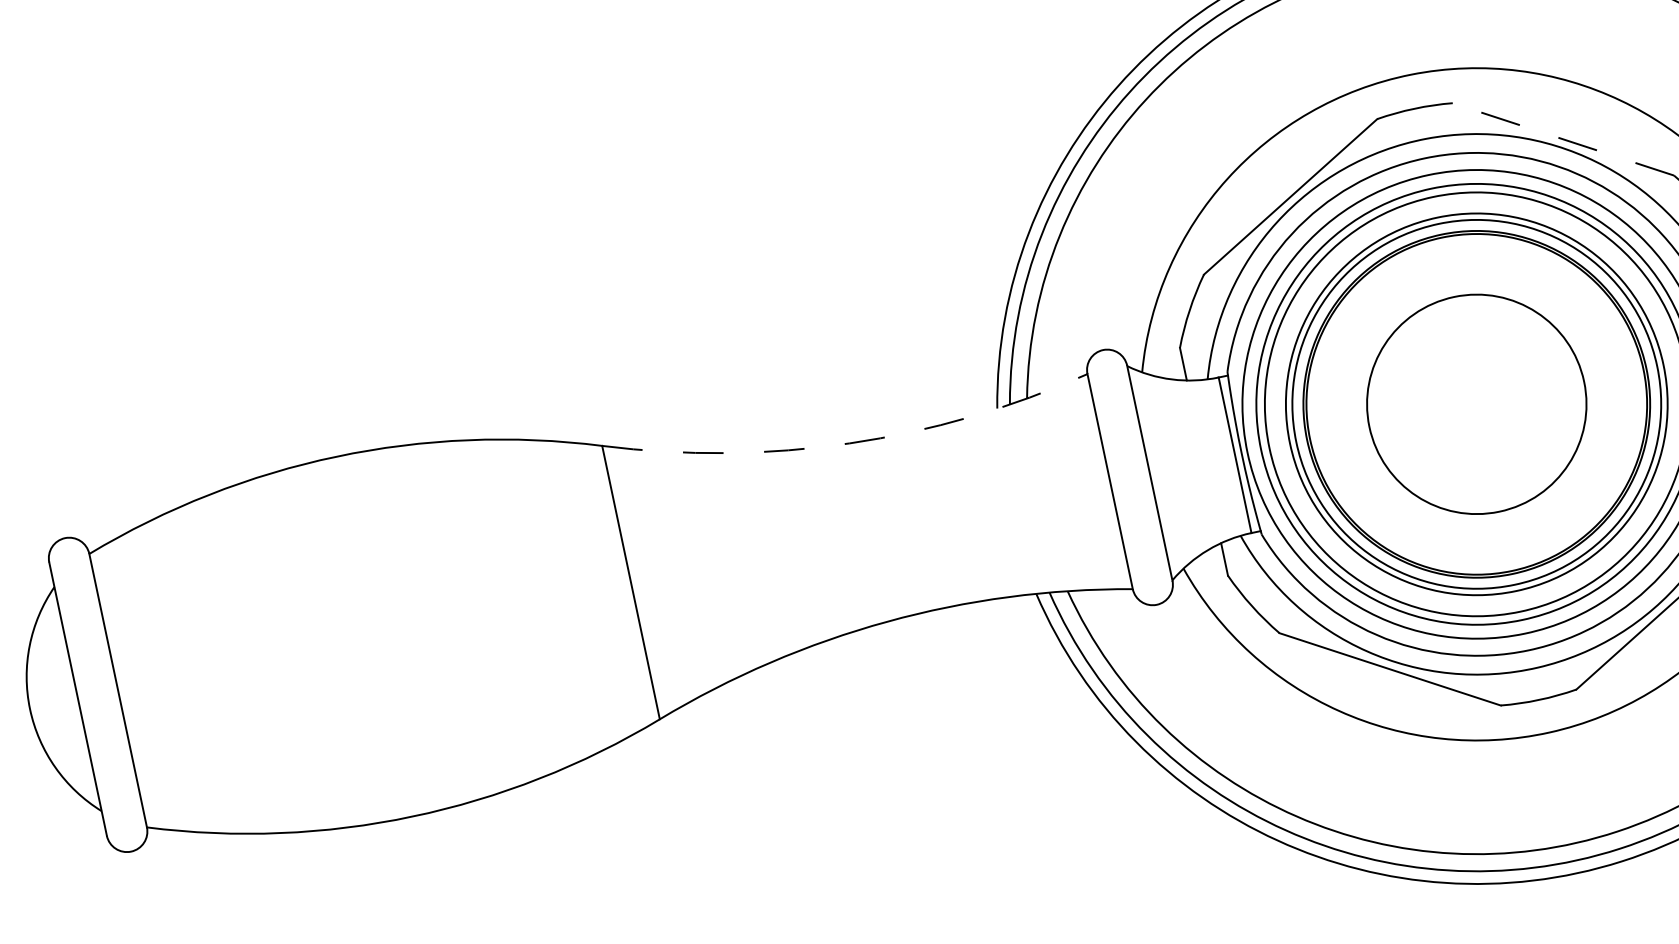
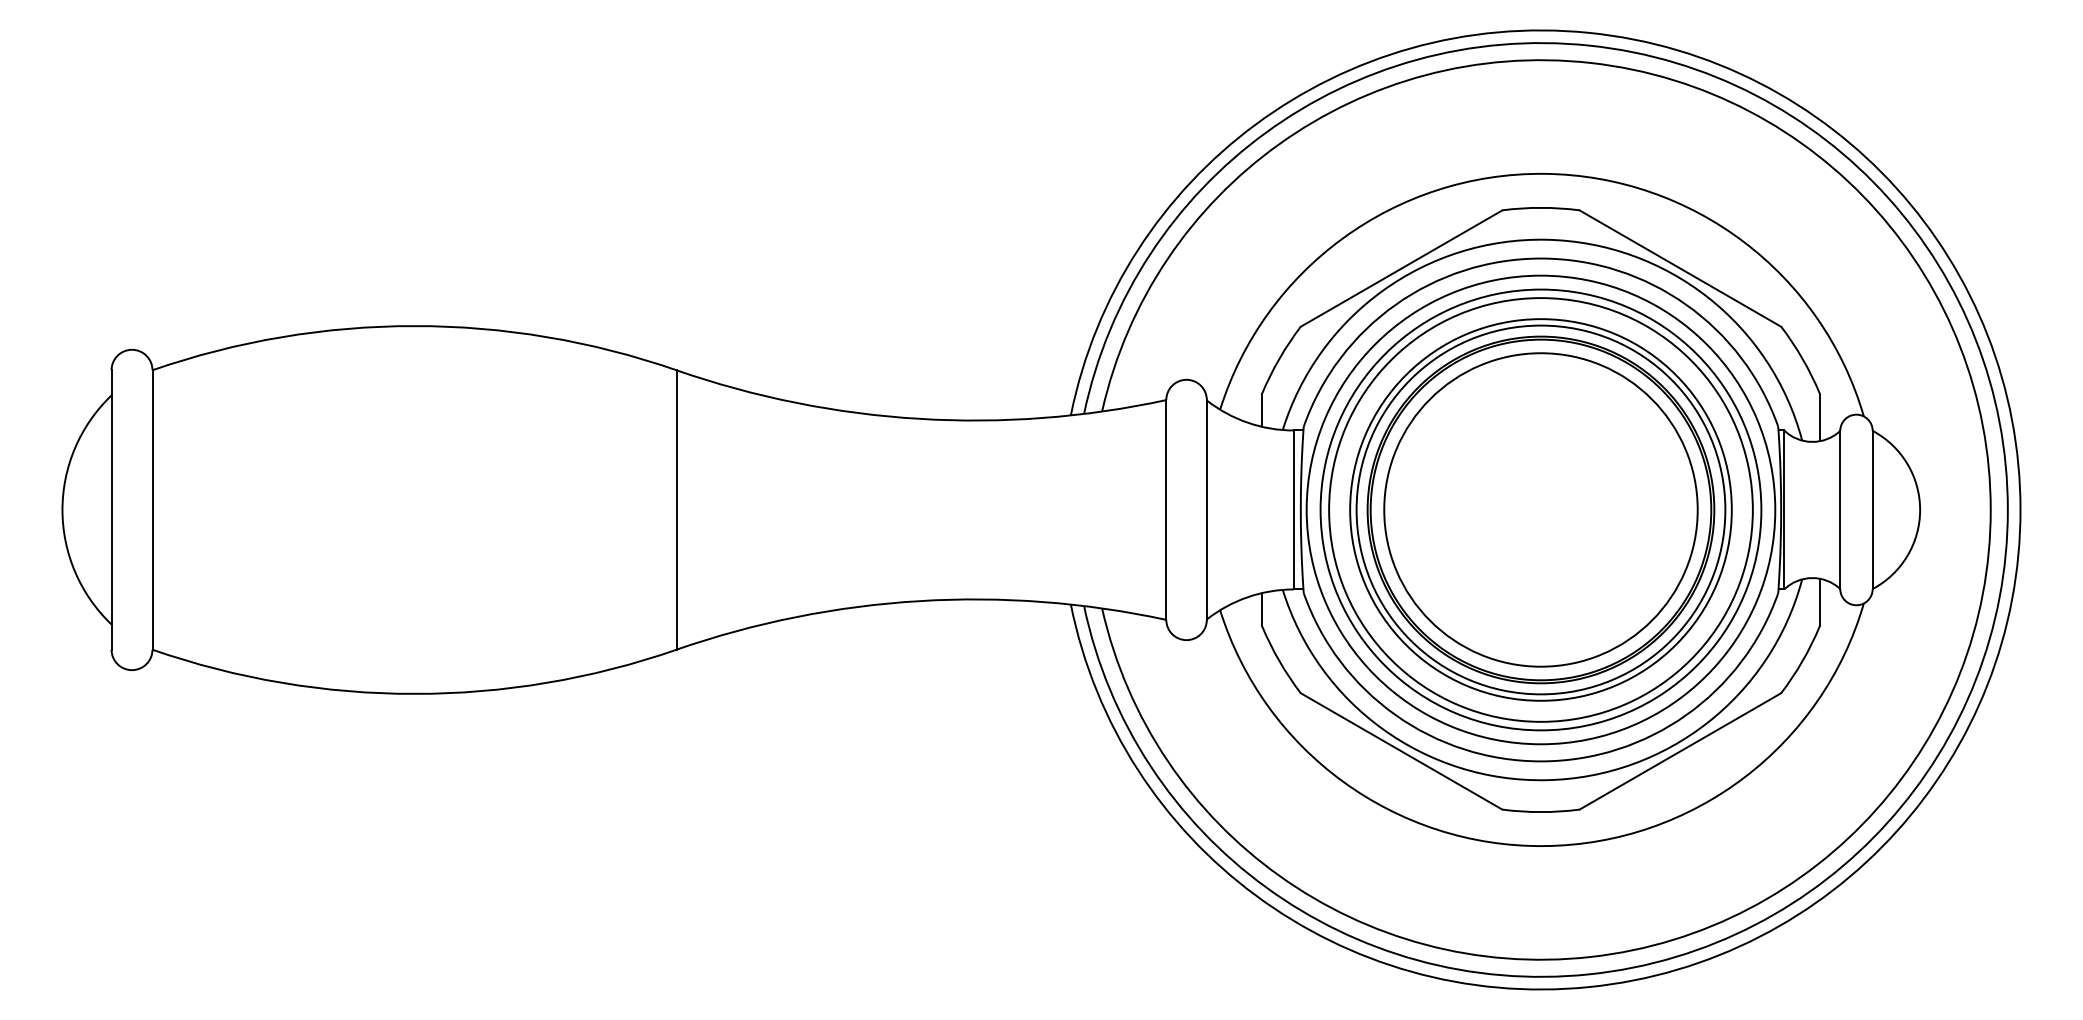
line: (1562, 139) -> (1679, 268), dashed -> solid
circle: (1476, 403) -> (1540, 509), size x1.43
arc: (849, 443) -> (919, 418), dashed -> solid

